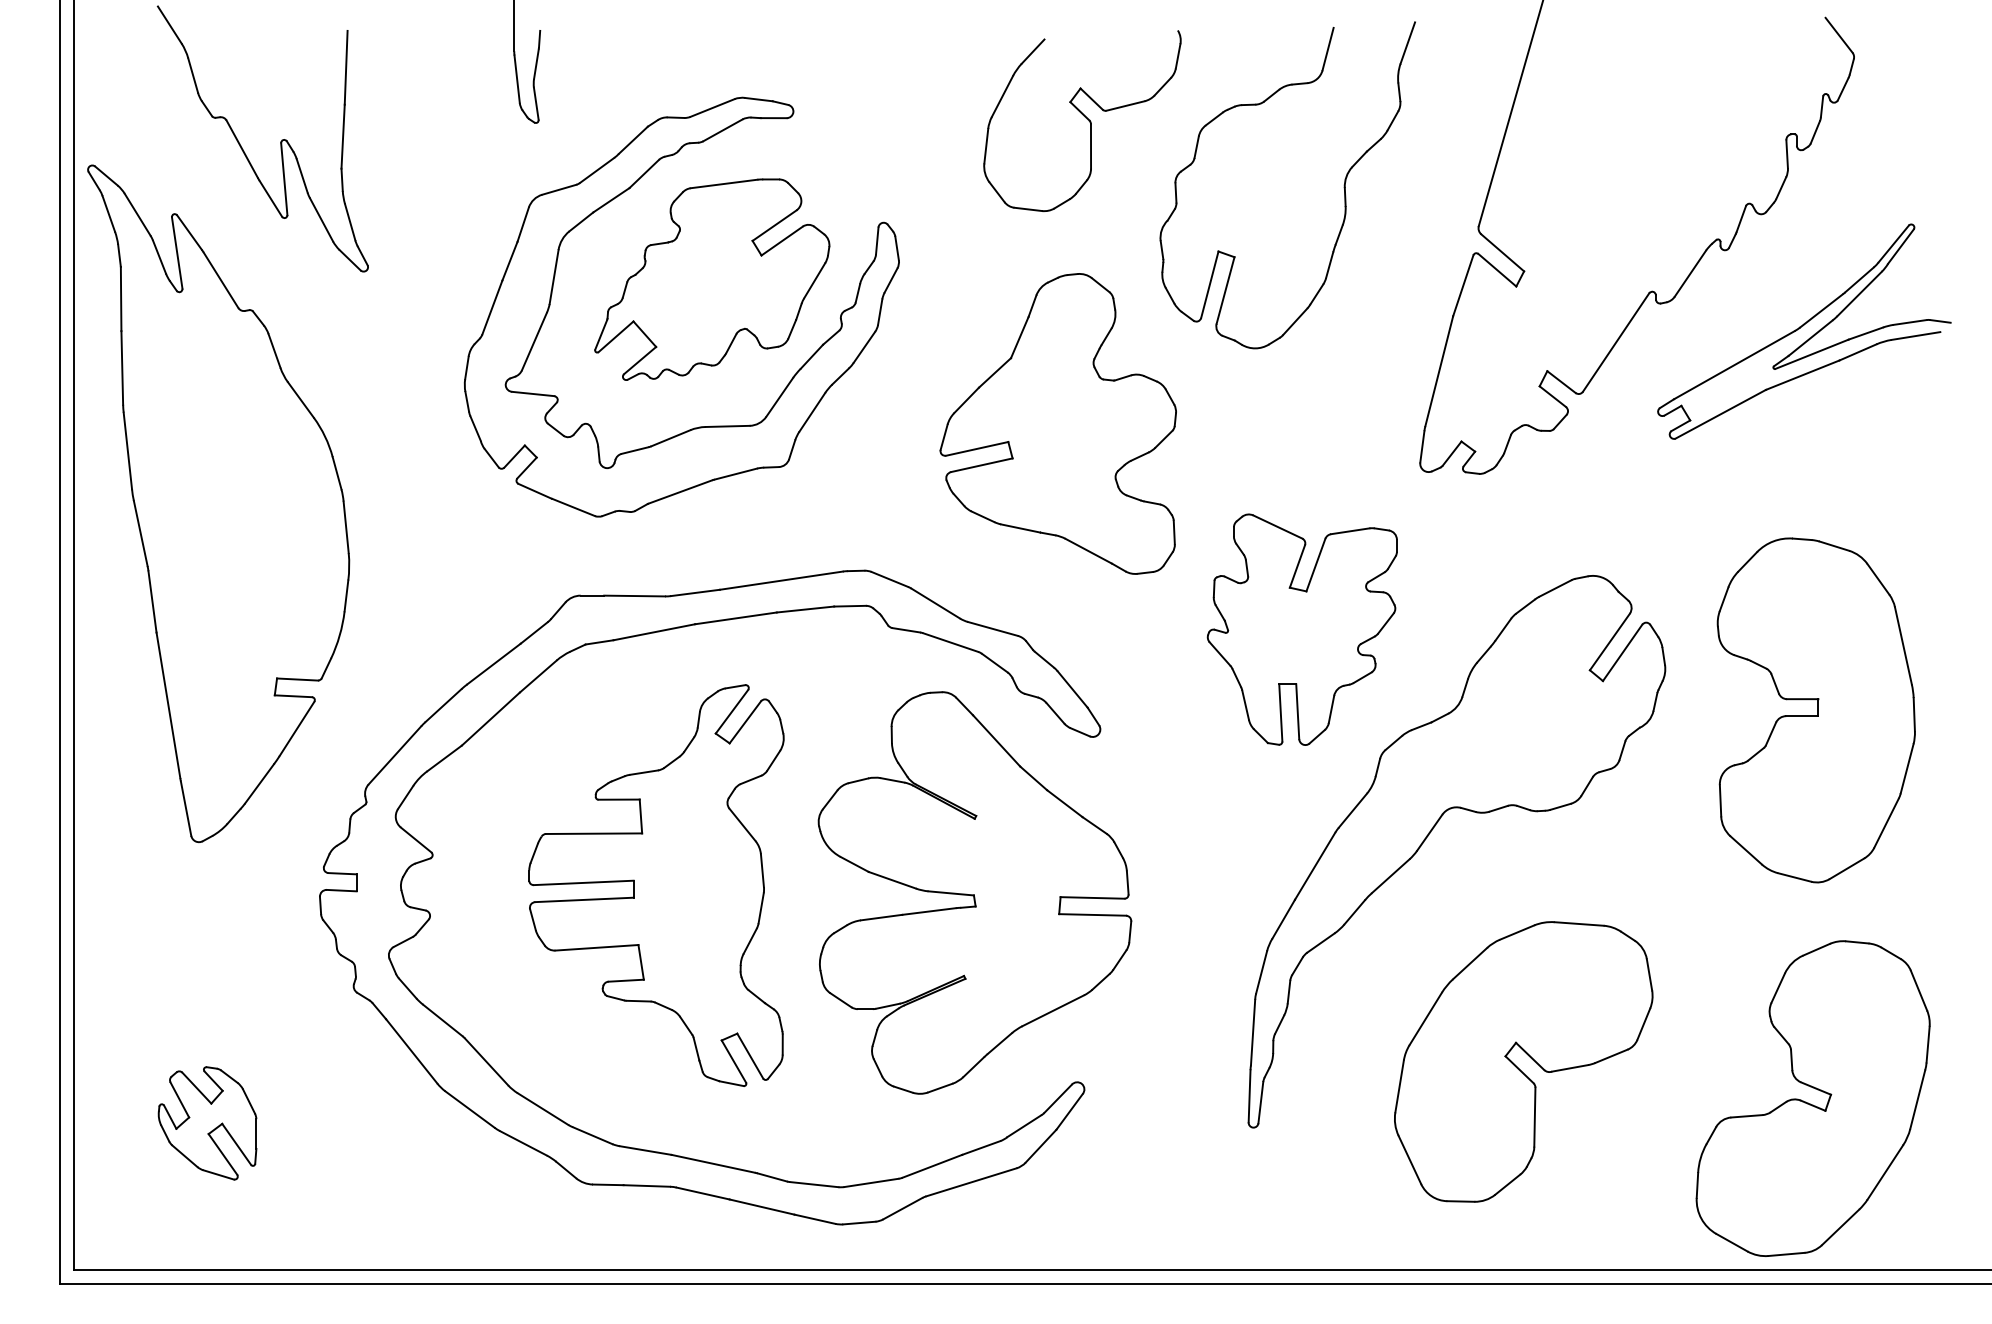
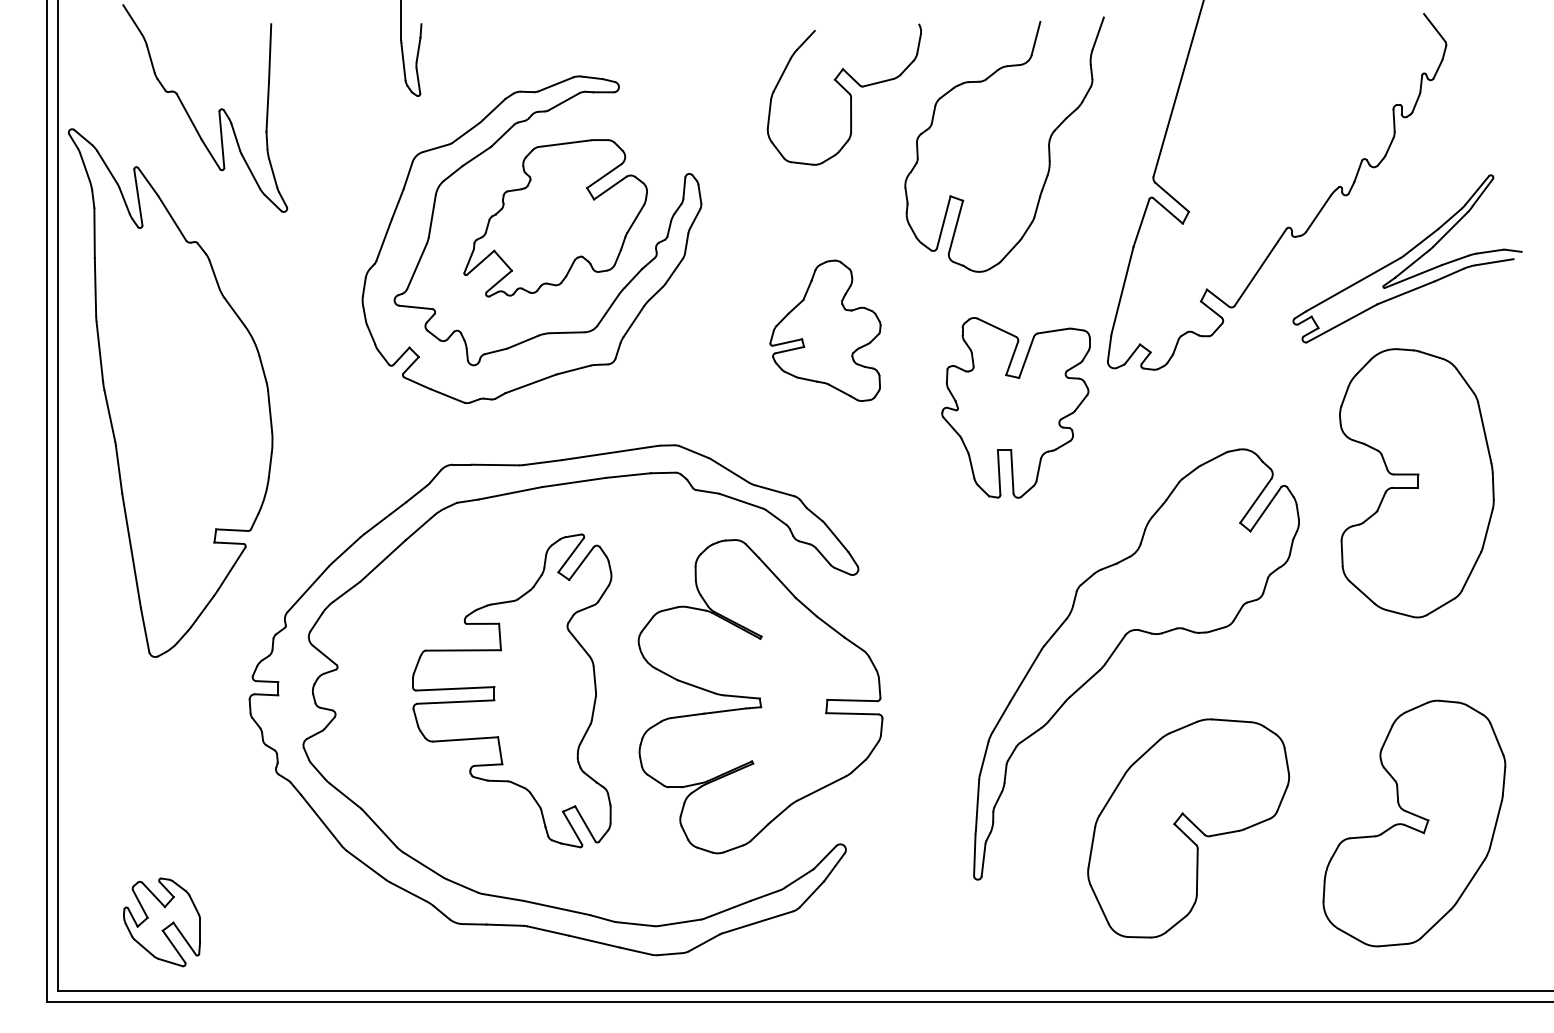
part: (1057, 423) -> (824, 330), size x0.6
part: (1301, 629) -> (1015, 407), moved
part: (1815, 710) -> (1416, 483), moved
part: (1812, 1098) -> (1413, 823), moved
part: (207, 1123) -> (161, 922), moved

